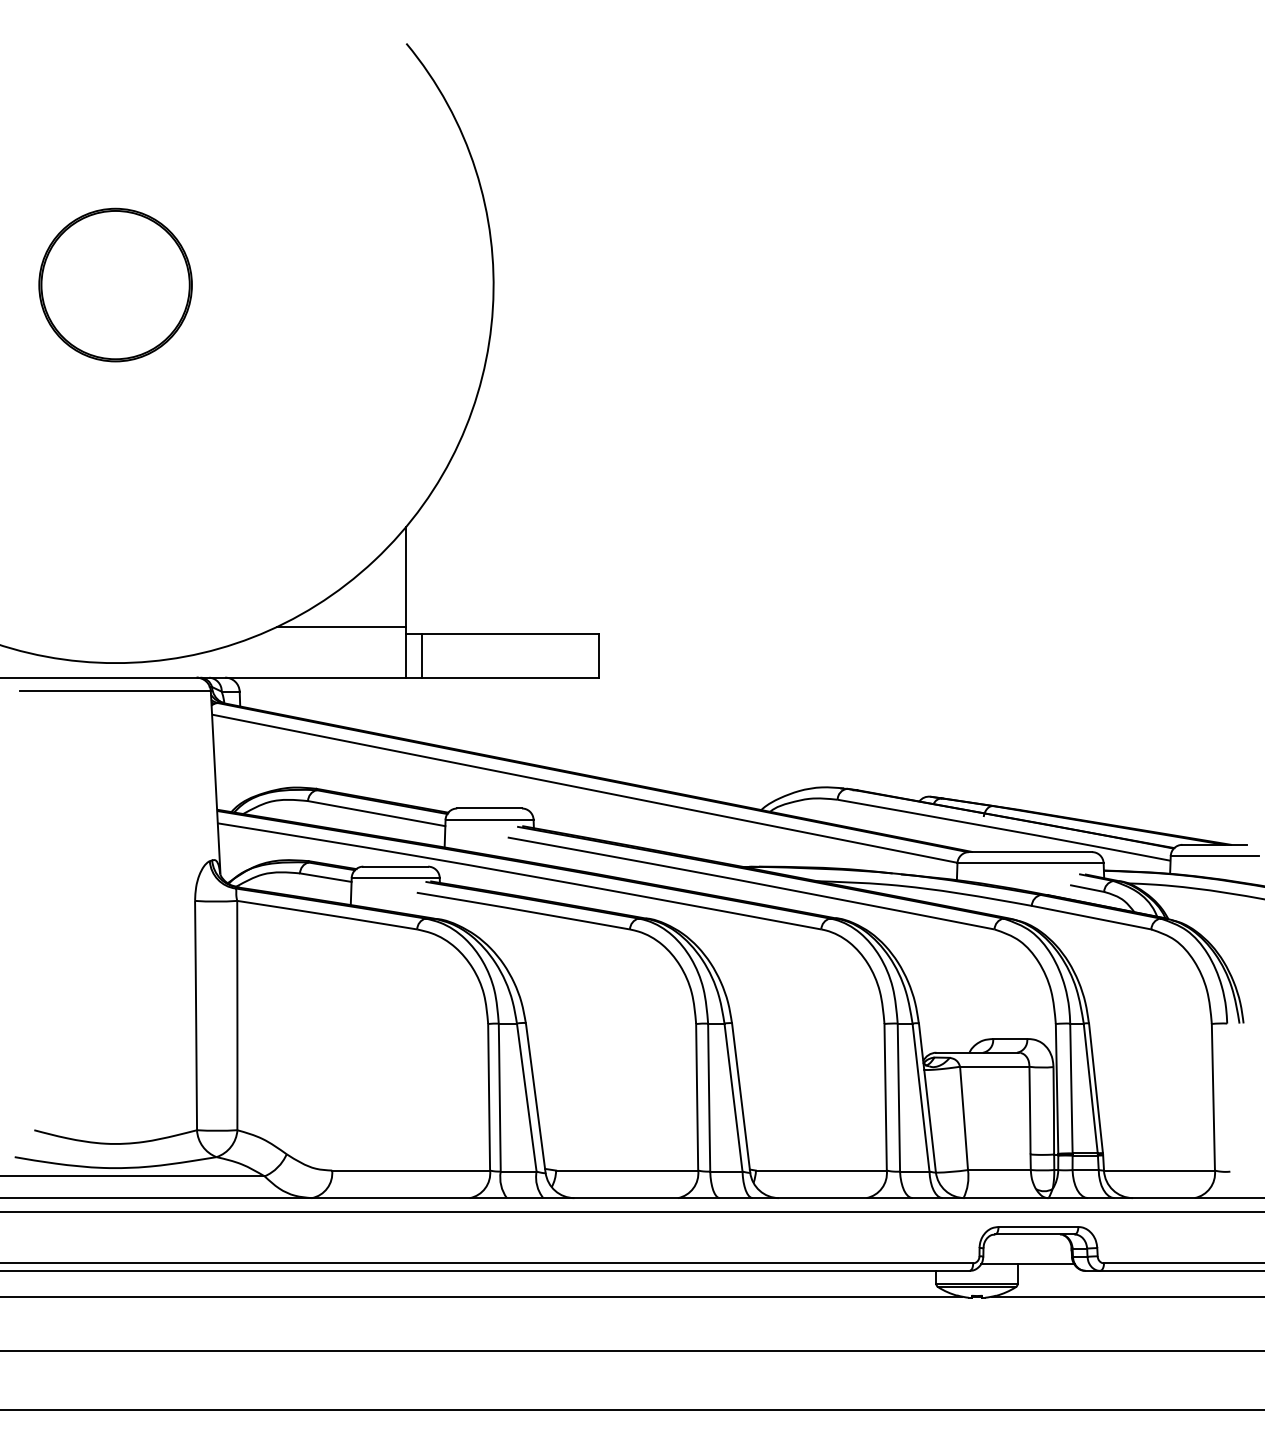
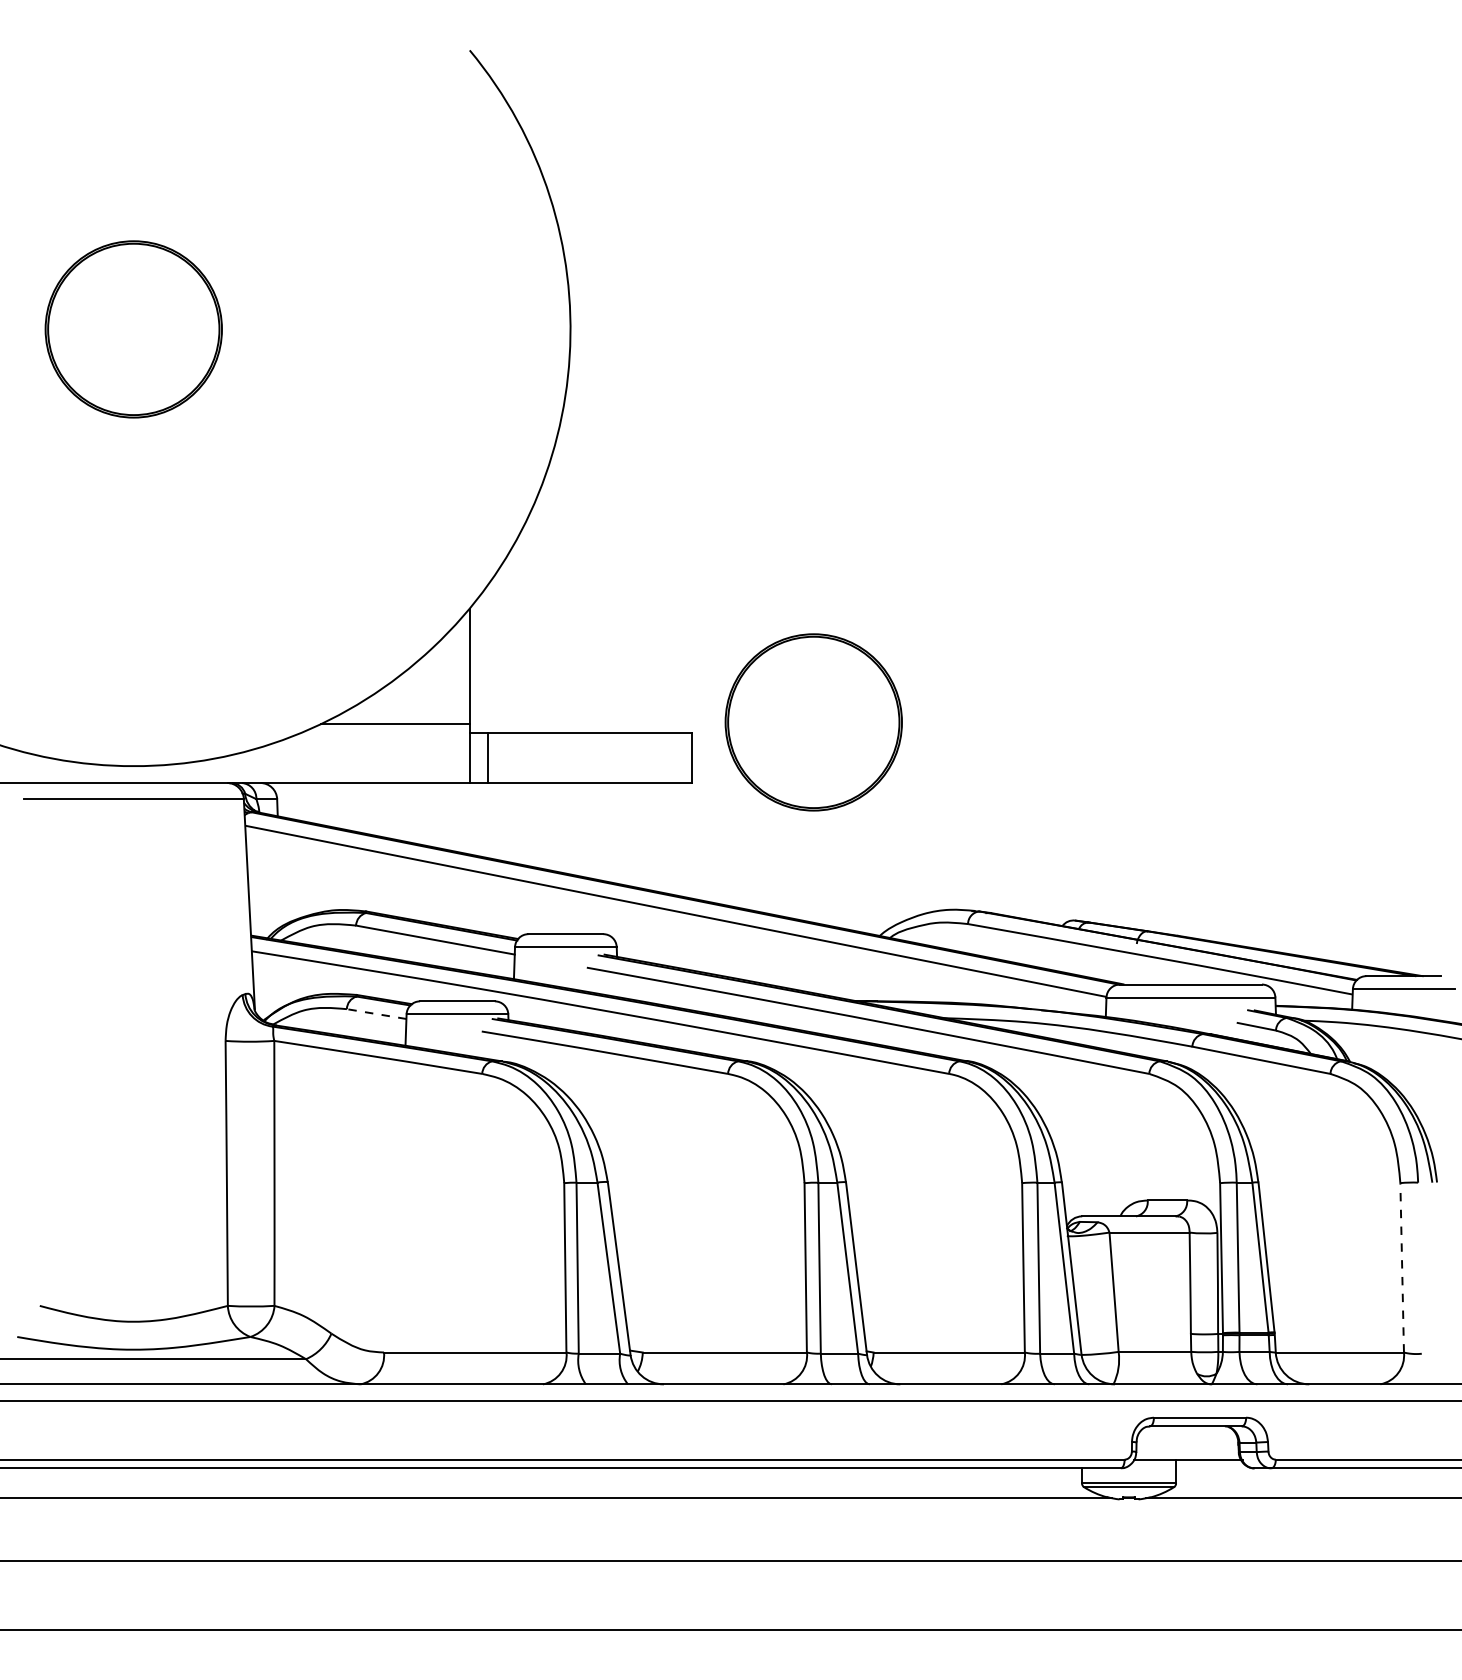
part: (703, 625) -> (813, 722), added
line: (325, 878) -> (376, 1014), solid -> dashed
line: (1213, 1097) -> (1402, 1267), solid -> dashed

